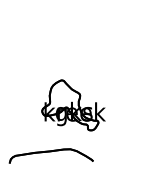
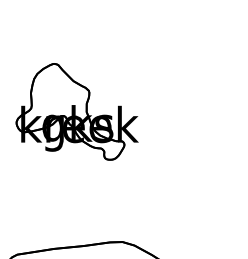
part: (73, 105) -> (76, 112), moved

